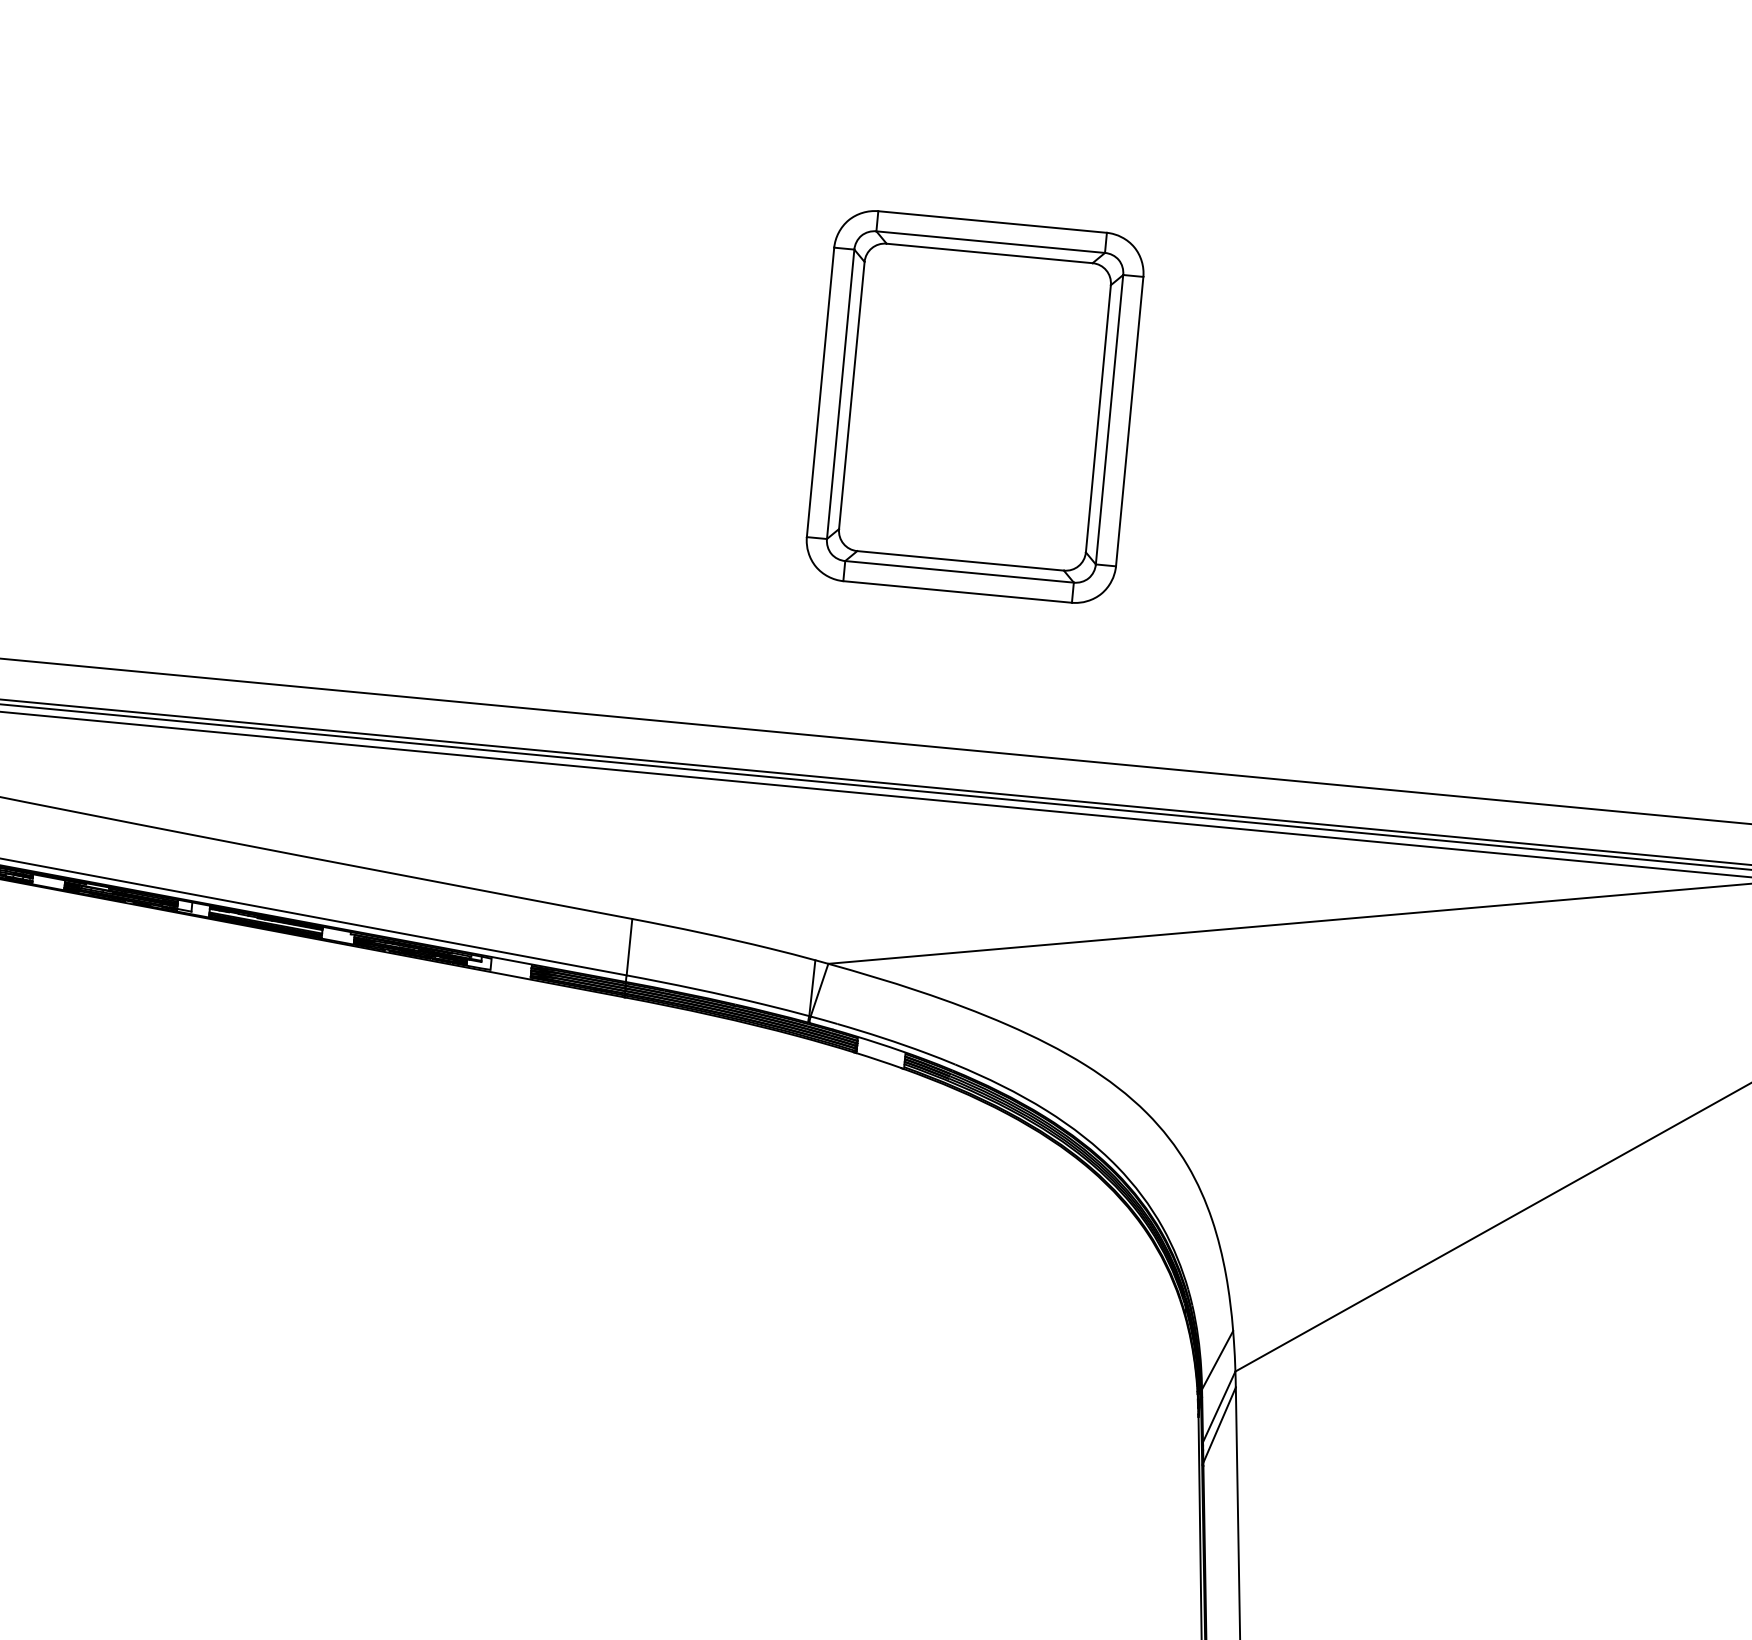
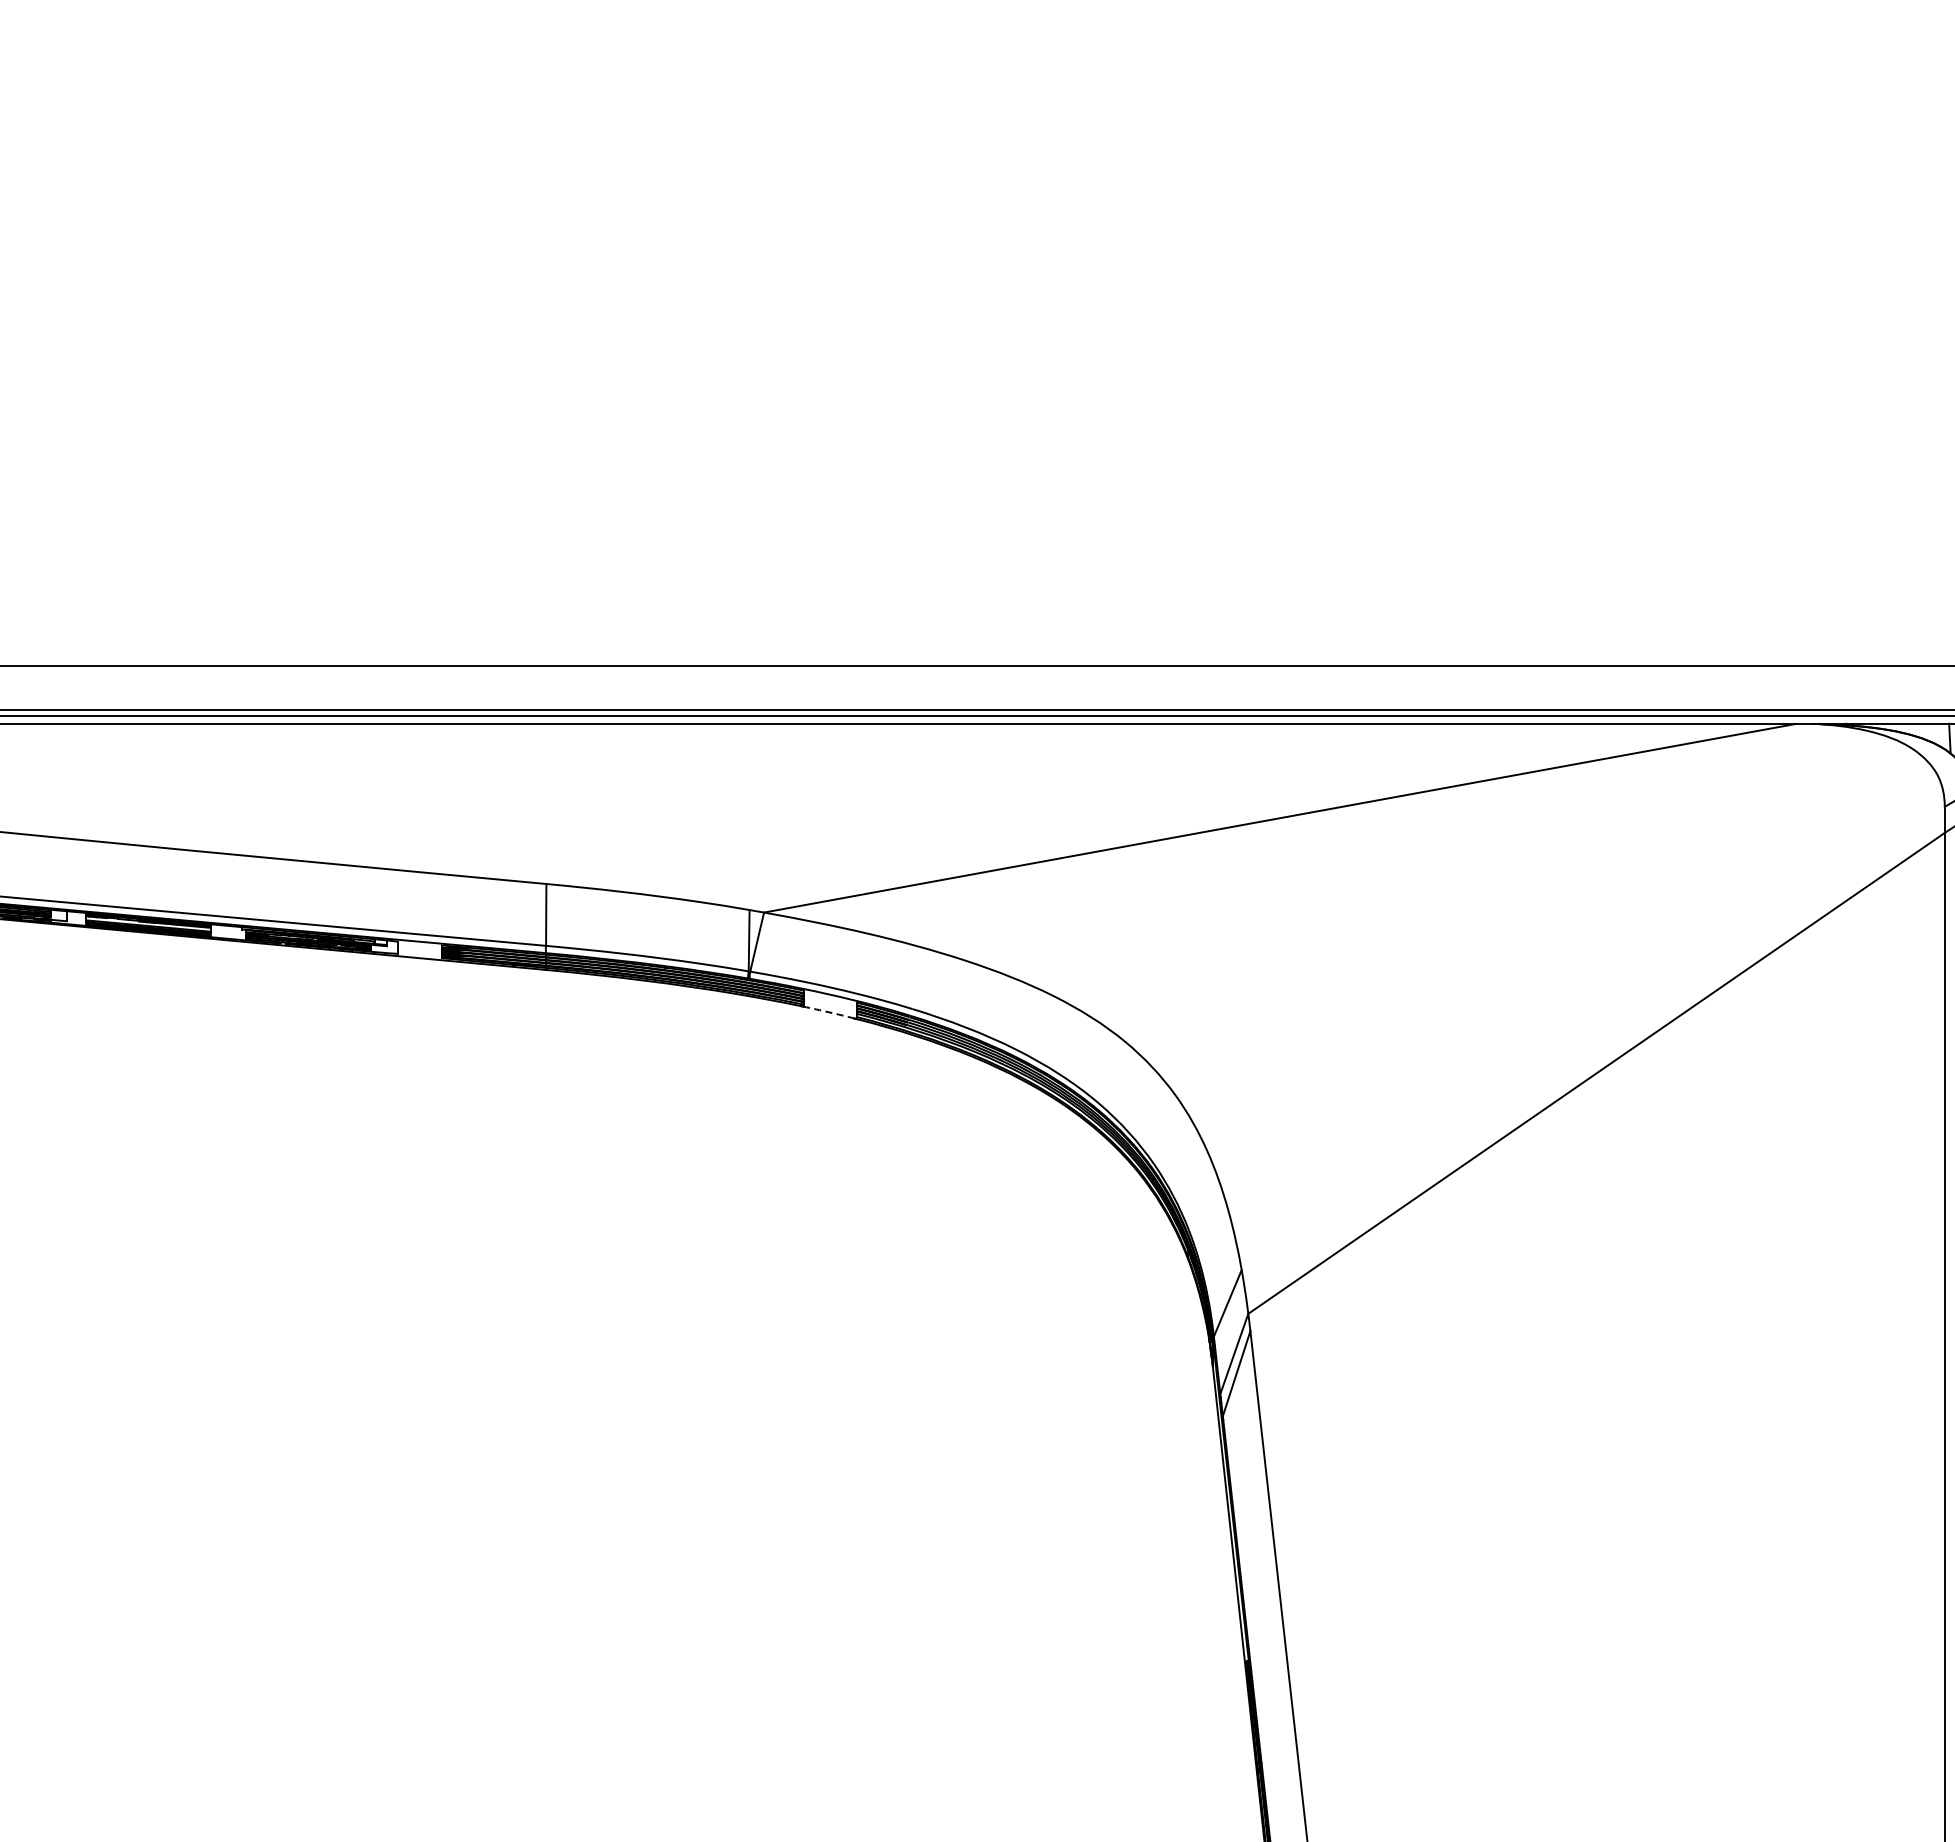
part: (975, 407) -> (866, 292), removed
arc: (879, 1060) -> (829, 1012), solid -> dashed

